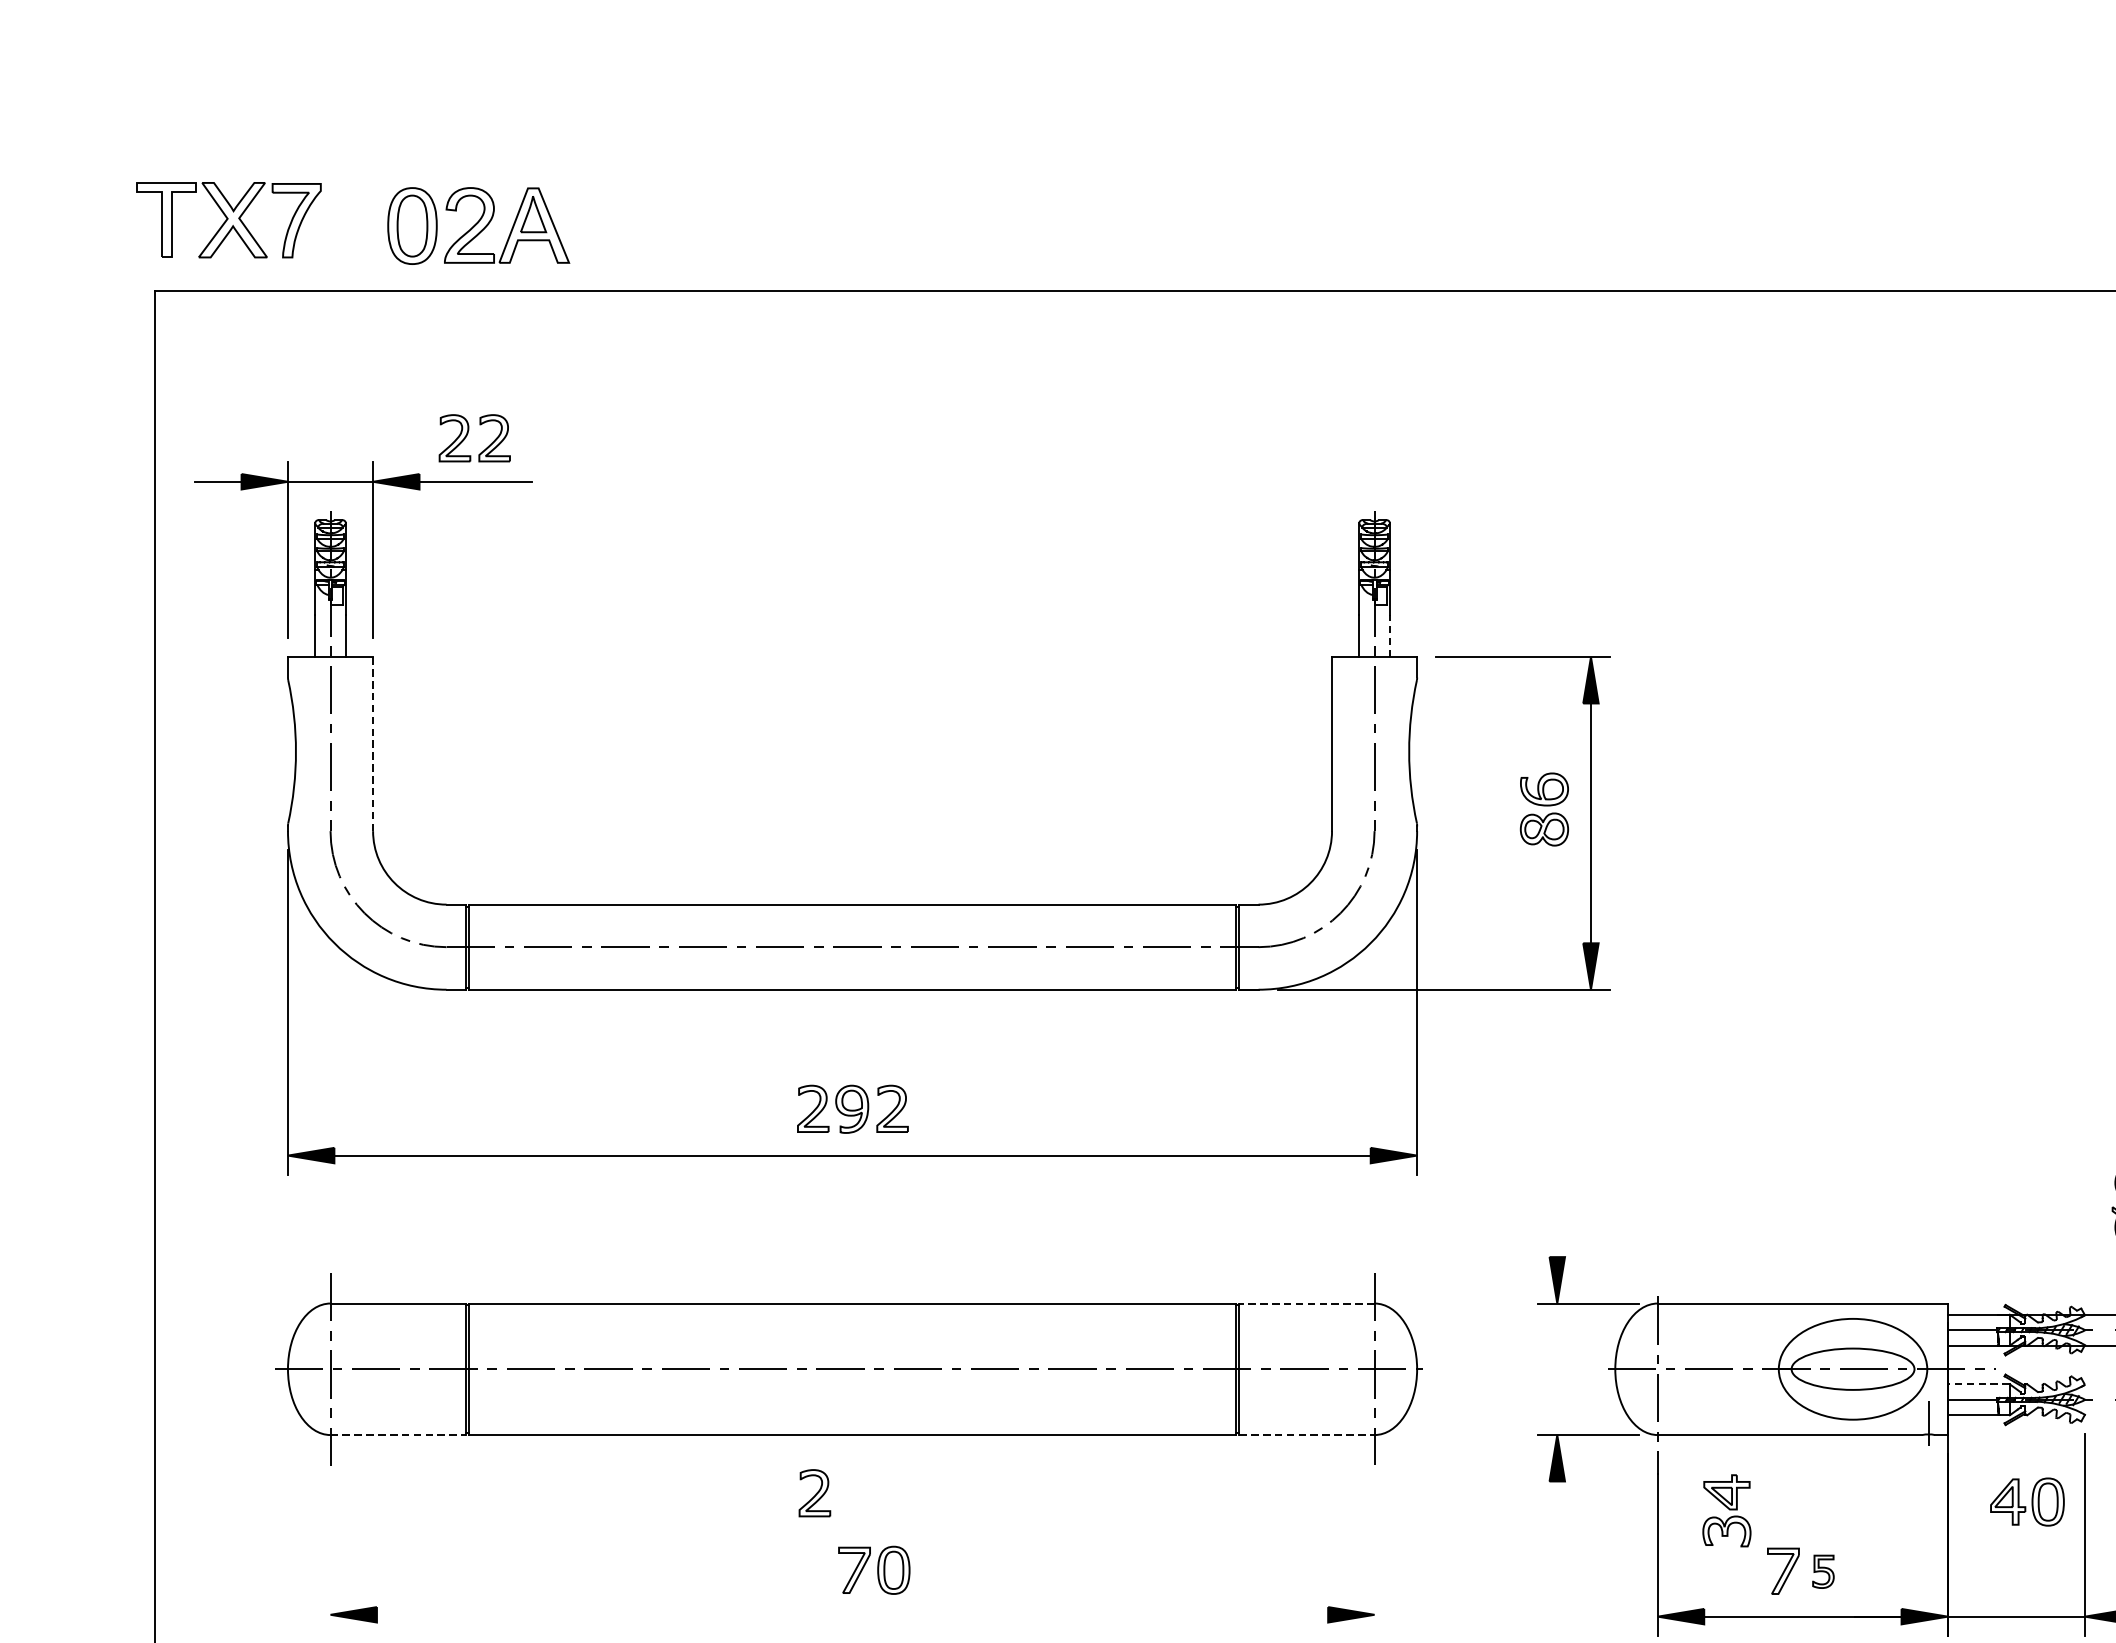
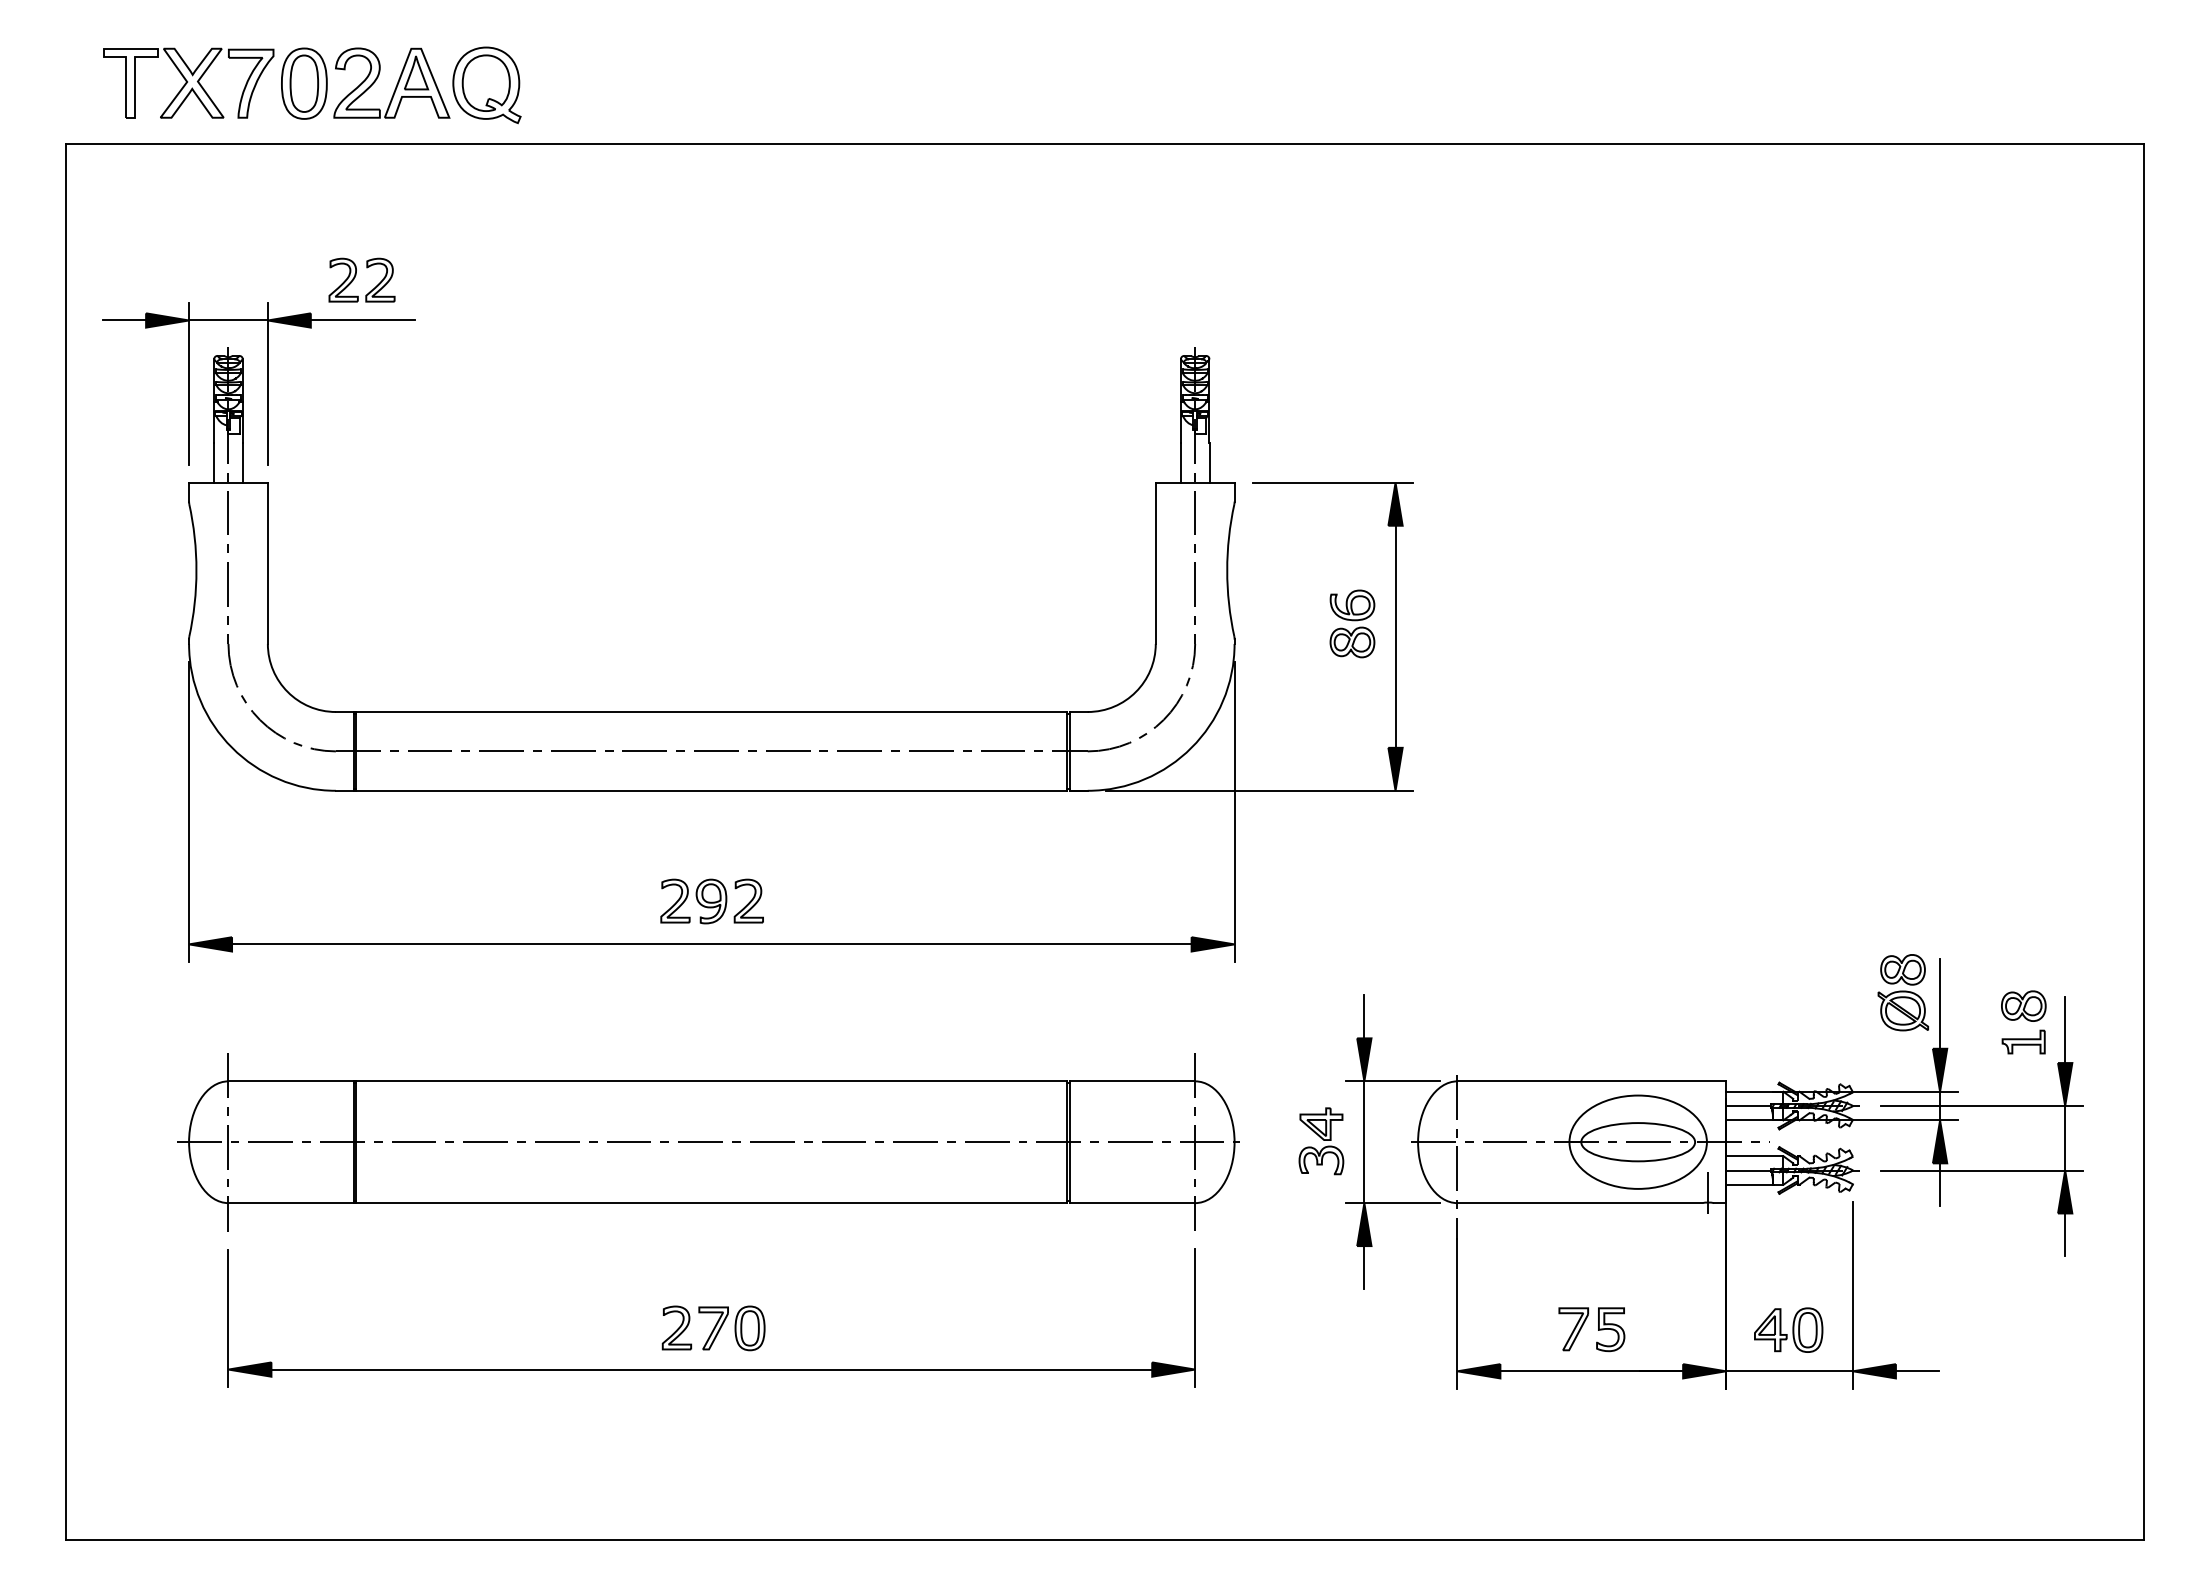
part: (229, 219) -> (188, 82), moved
part: (609, 228) -> (486, 85), added
line: (1390, 636) -> (1209, 463), dashed -> solid
line: (372, 744) -> (267, 563), dashed -> solid
line: (1557, 1233) -> (1364, 1016), added
line: (1306, 1303) -> (1132, 1081), dashed -> solid
line: (1557, 1369) -> (1364, 1142), added
line: (1978, 1384) -> (1754, 1156), dashed -> solid
line: (398, 1435) -> (291, 1203), dashed -> solid
line: (1306, 1435) -> (1132, 1203), dashed -> solid
part: (814, 1492) -> (676, 1327), moved
part: (2027, 1501) -> (1788, 1329), moved
line: (1557, 1504) -> (1364, 1267), added
part: (1727, 1511) -> (1321, 1141), moved
line: (330, 1559) -> (228, 1318), added
line: (1374, 1559) -> (1195, 1318), added
part: (1823, 1571) -> (1610, 1329), size x1.43
line: (852, 1614) -> (711, 1369), added

